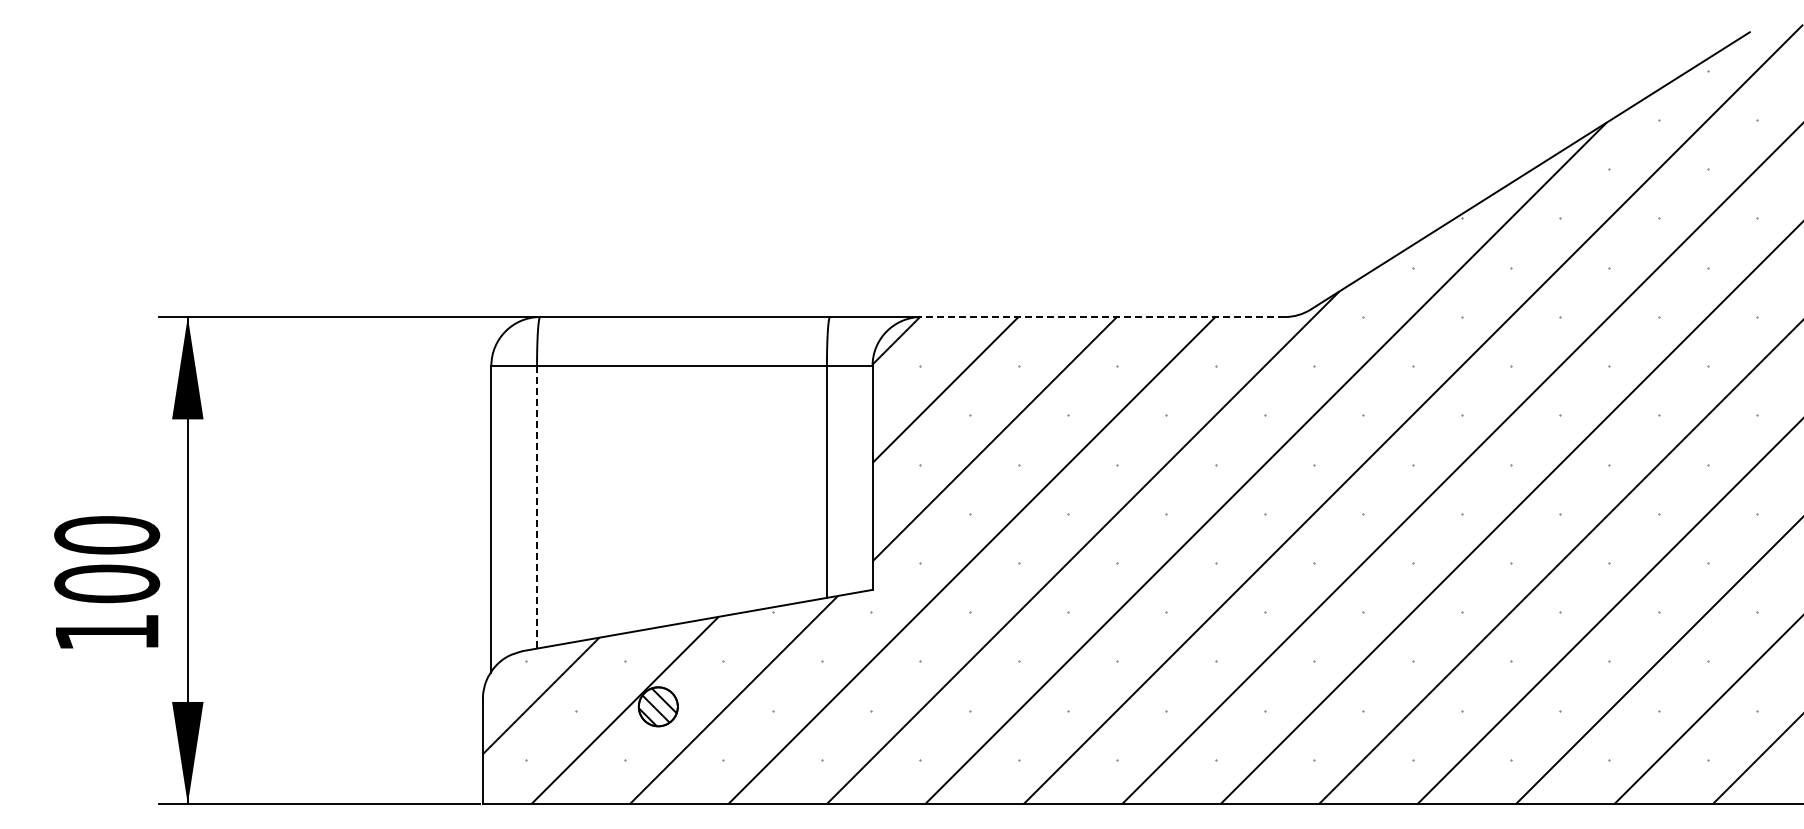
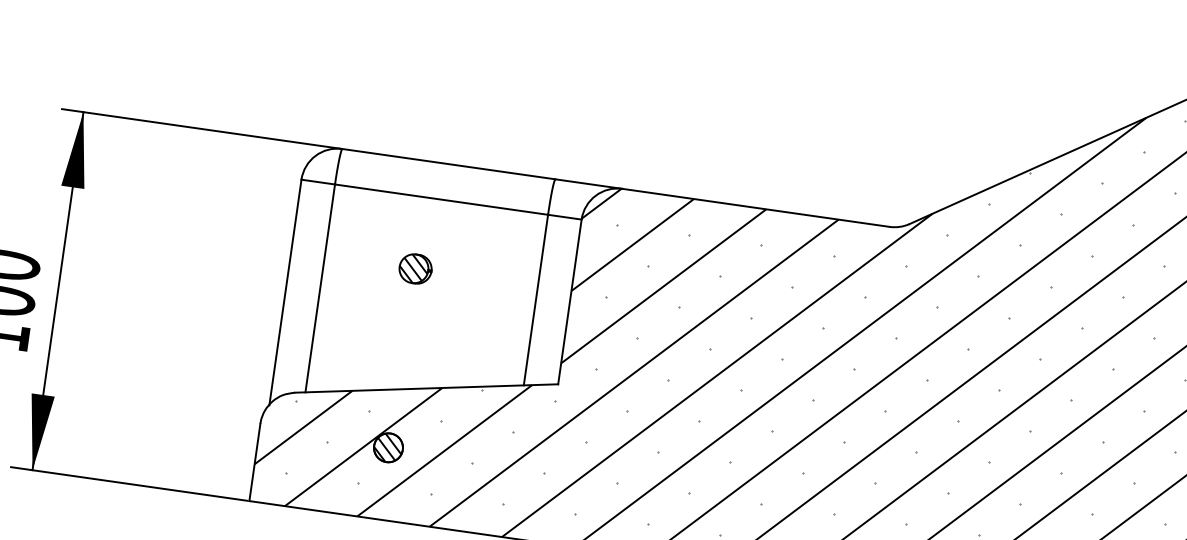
line: (1103, 317) -> (756, 208), dashed -> solid
part: (660, 462) -> (415, 268), added
line: (537, 507) -> (320, 288), dashed -> solid

